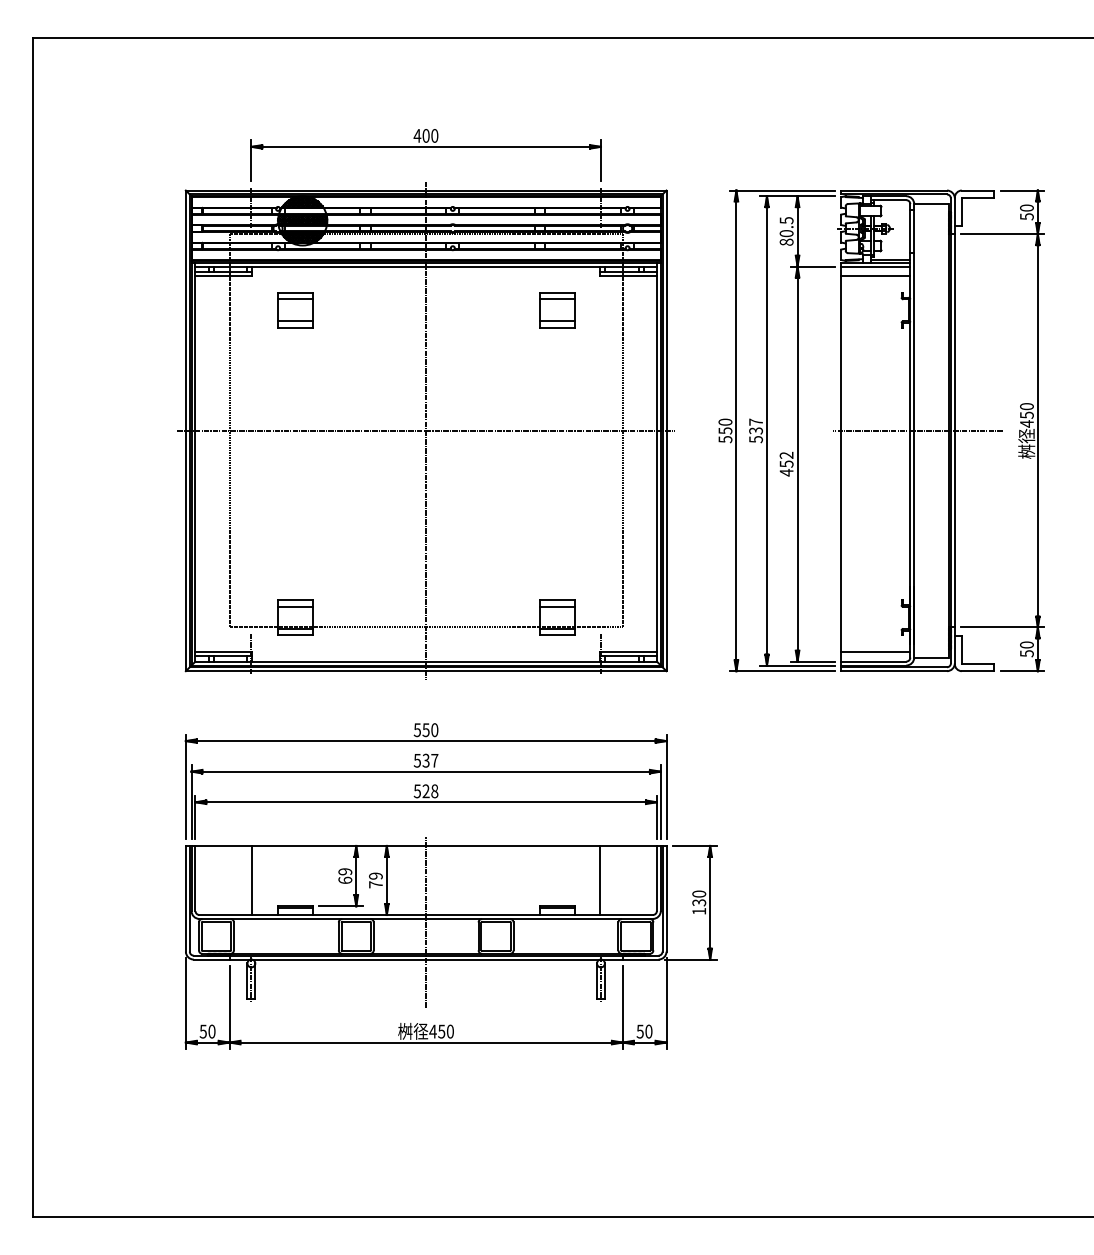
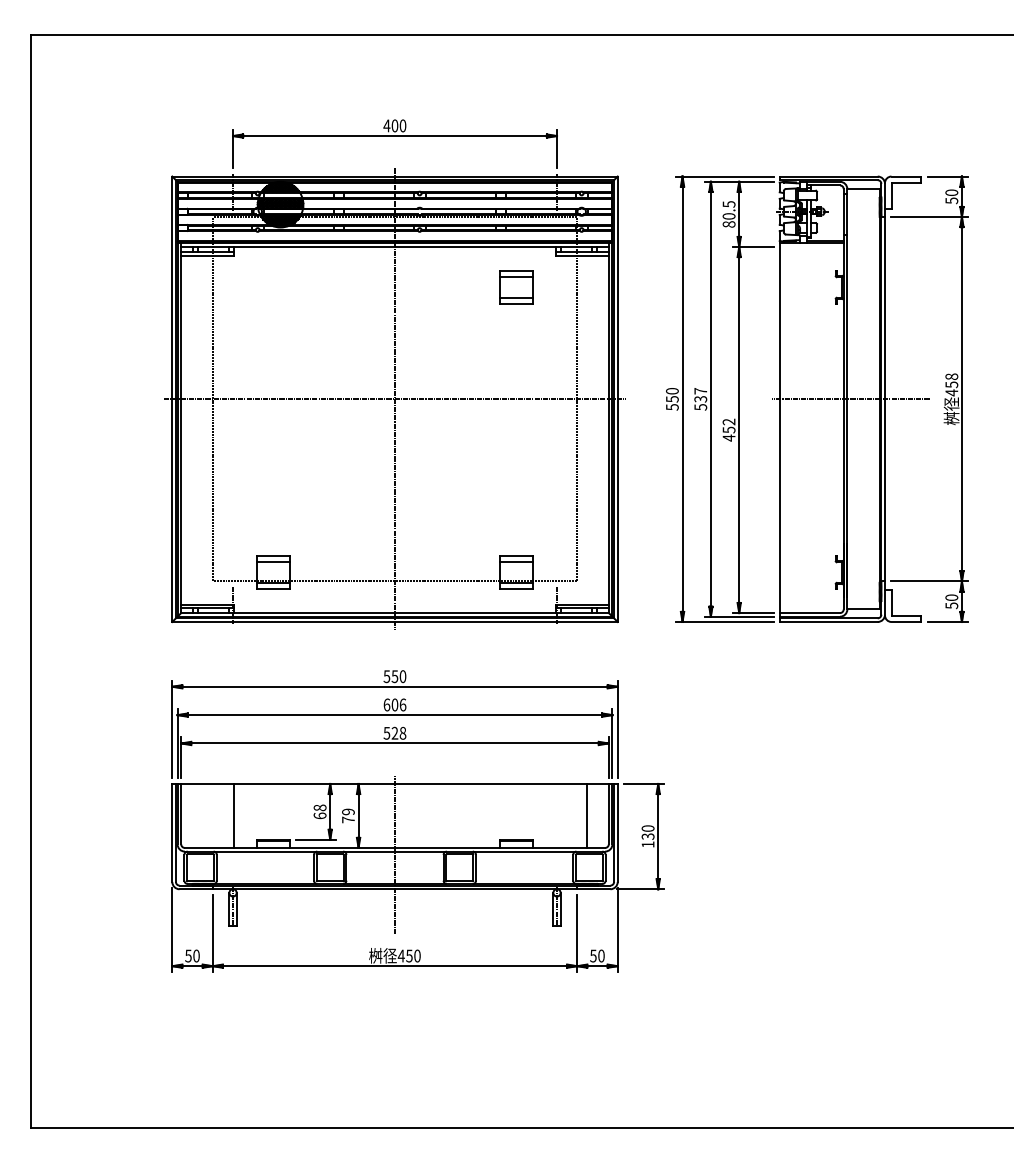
line: (875, 266) -> (811, 246), removed
line: (875, 275) -> (811, 255), removed
part: (295, 310) -> (273, 287), removed
text: (1026, 406) -> (951, 376), 450 -> 458
line: (875, 652) -> (811, 604), removed
text: (425, 760) -> (394, 704), 537 -> 606
text: (345, 871) -> (320, 807), 69 -> 68
line: (600, 879) -> (587, 815), moved

